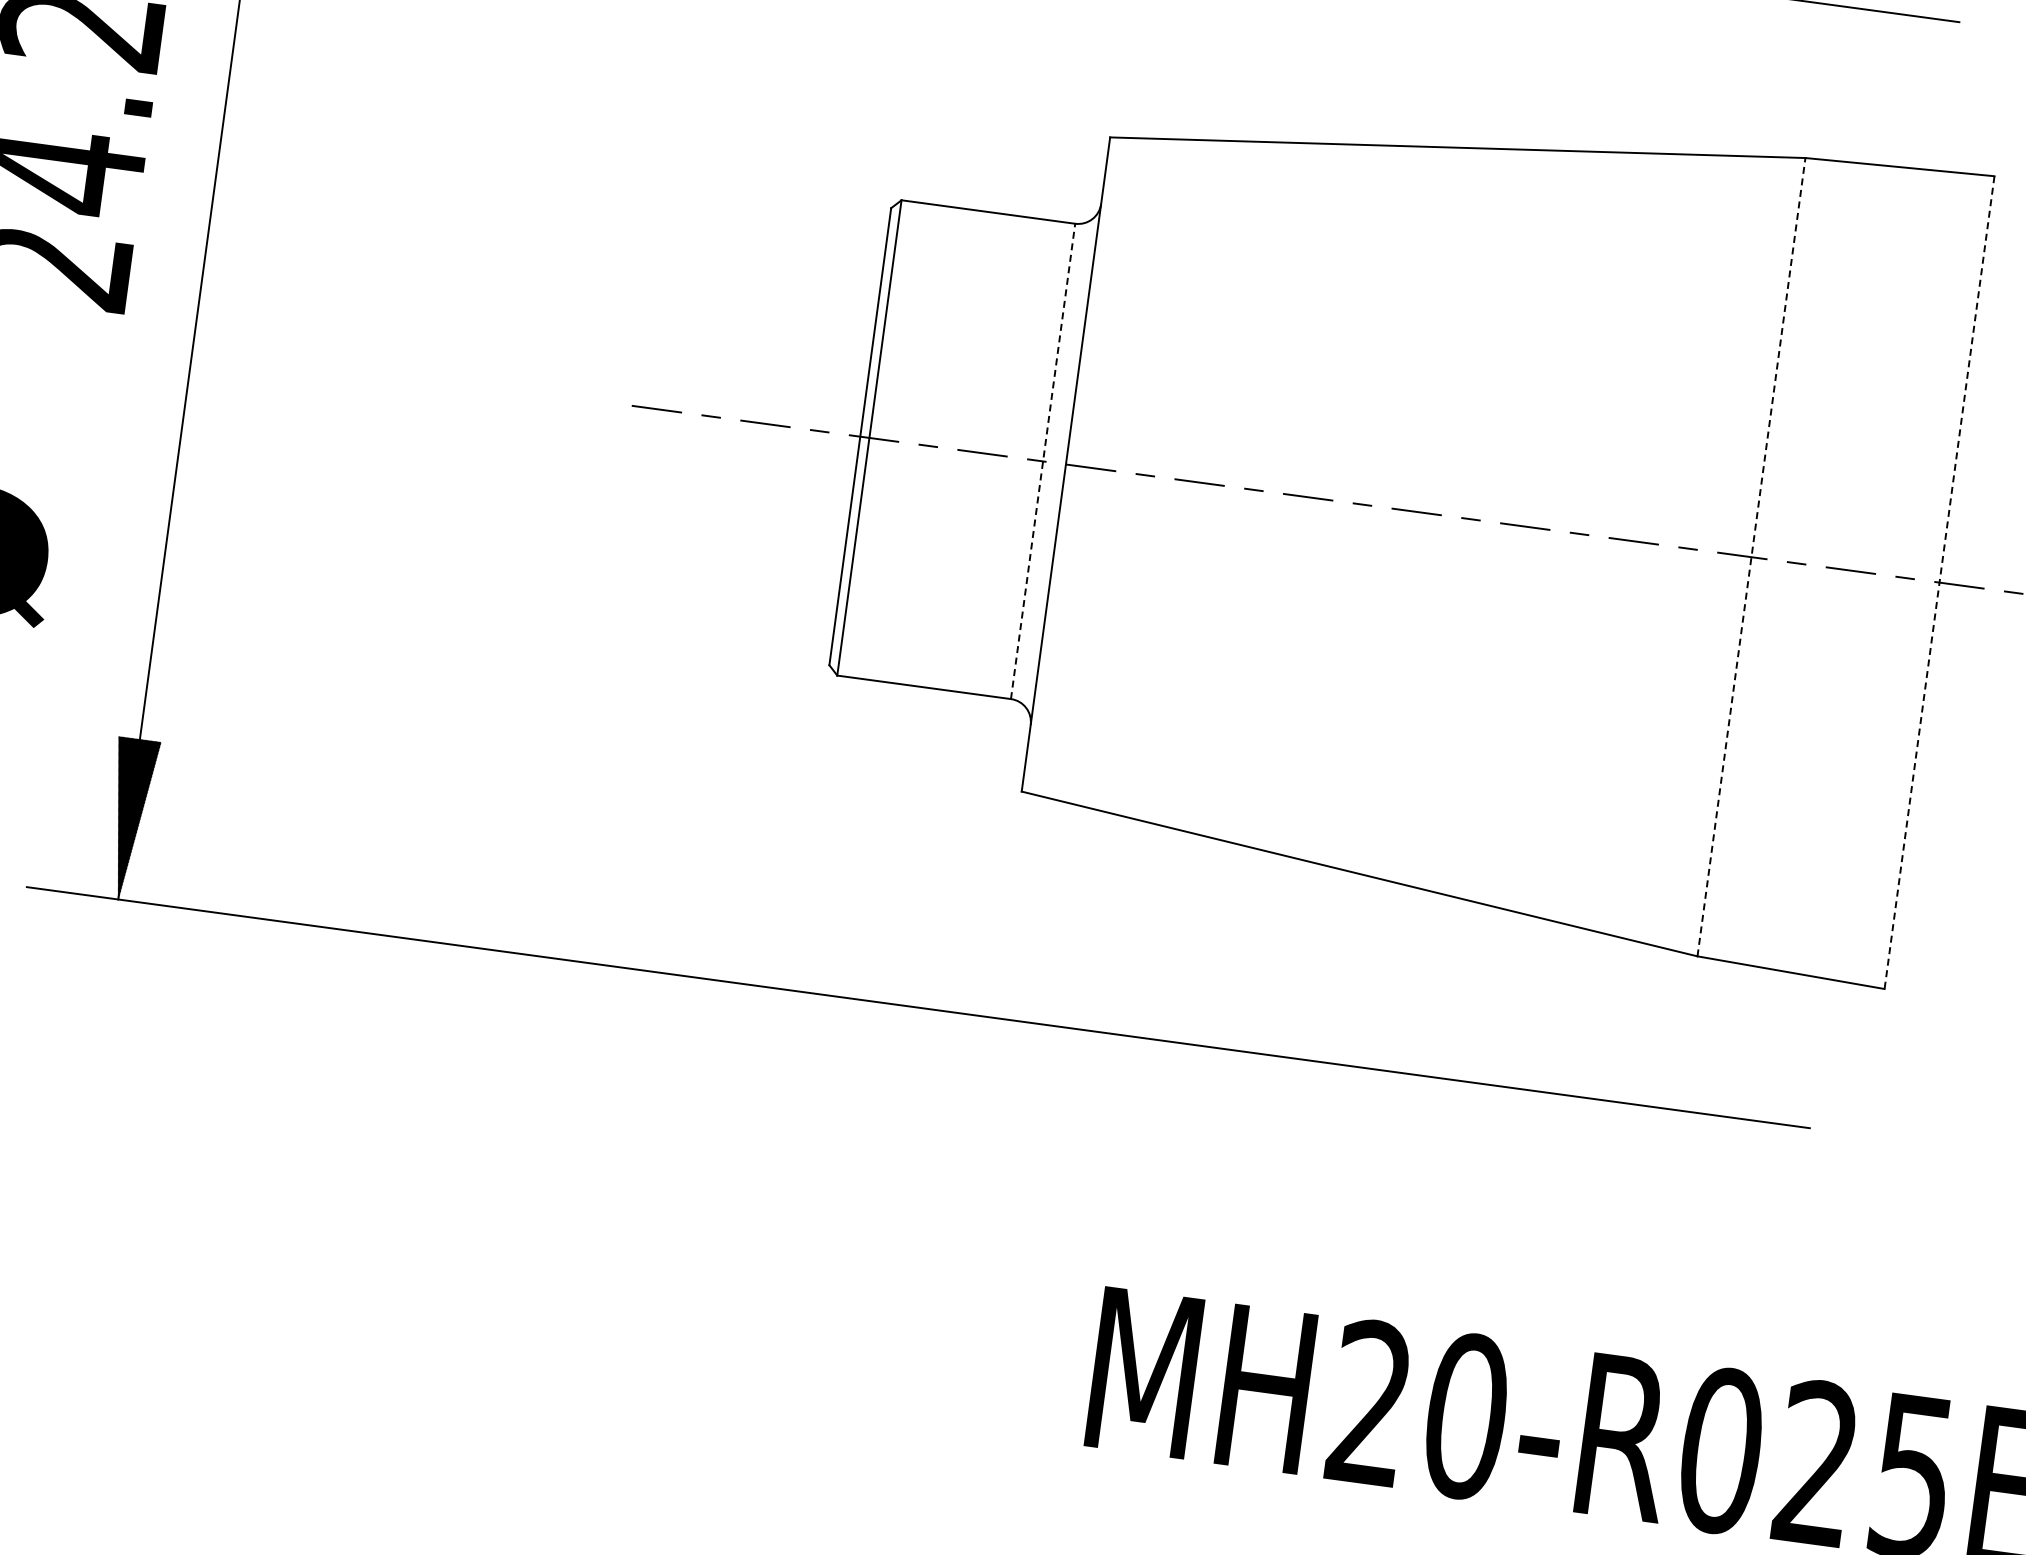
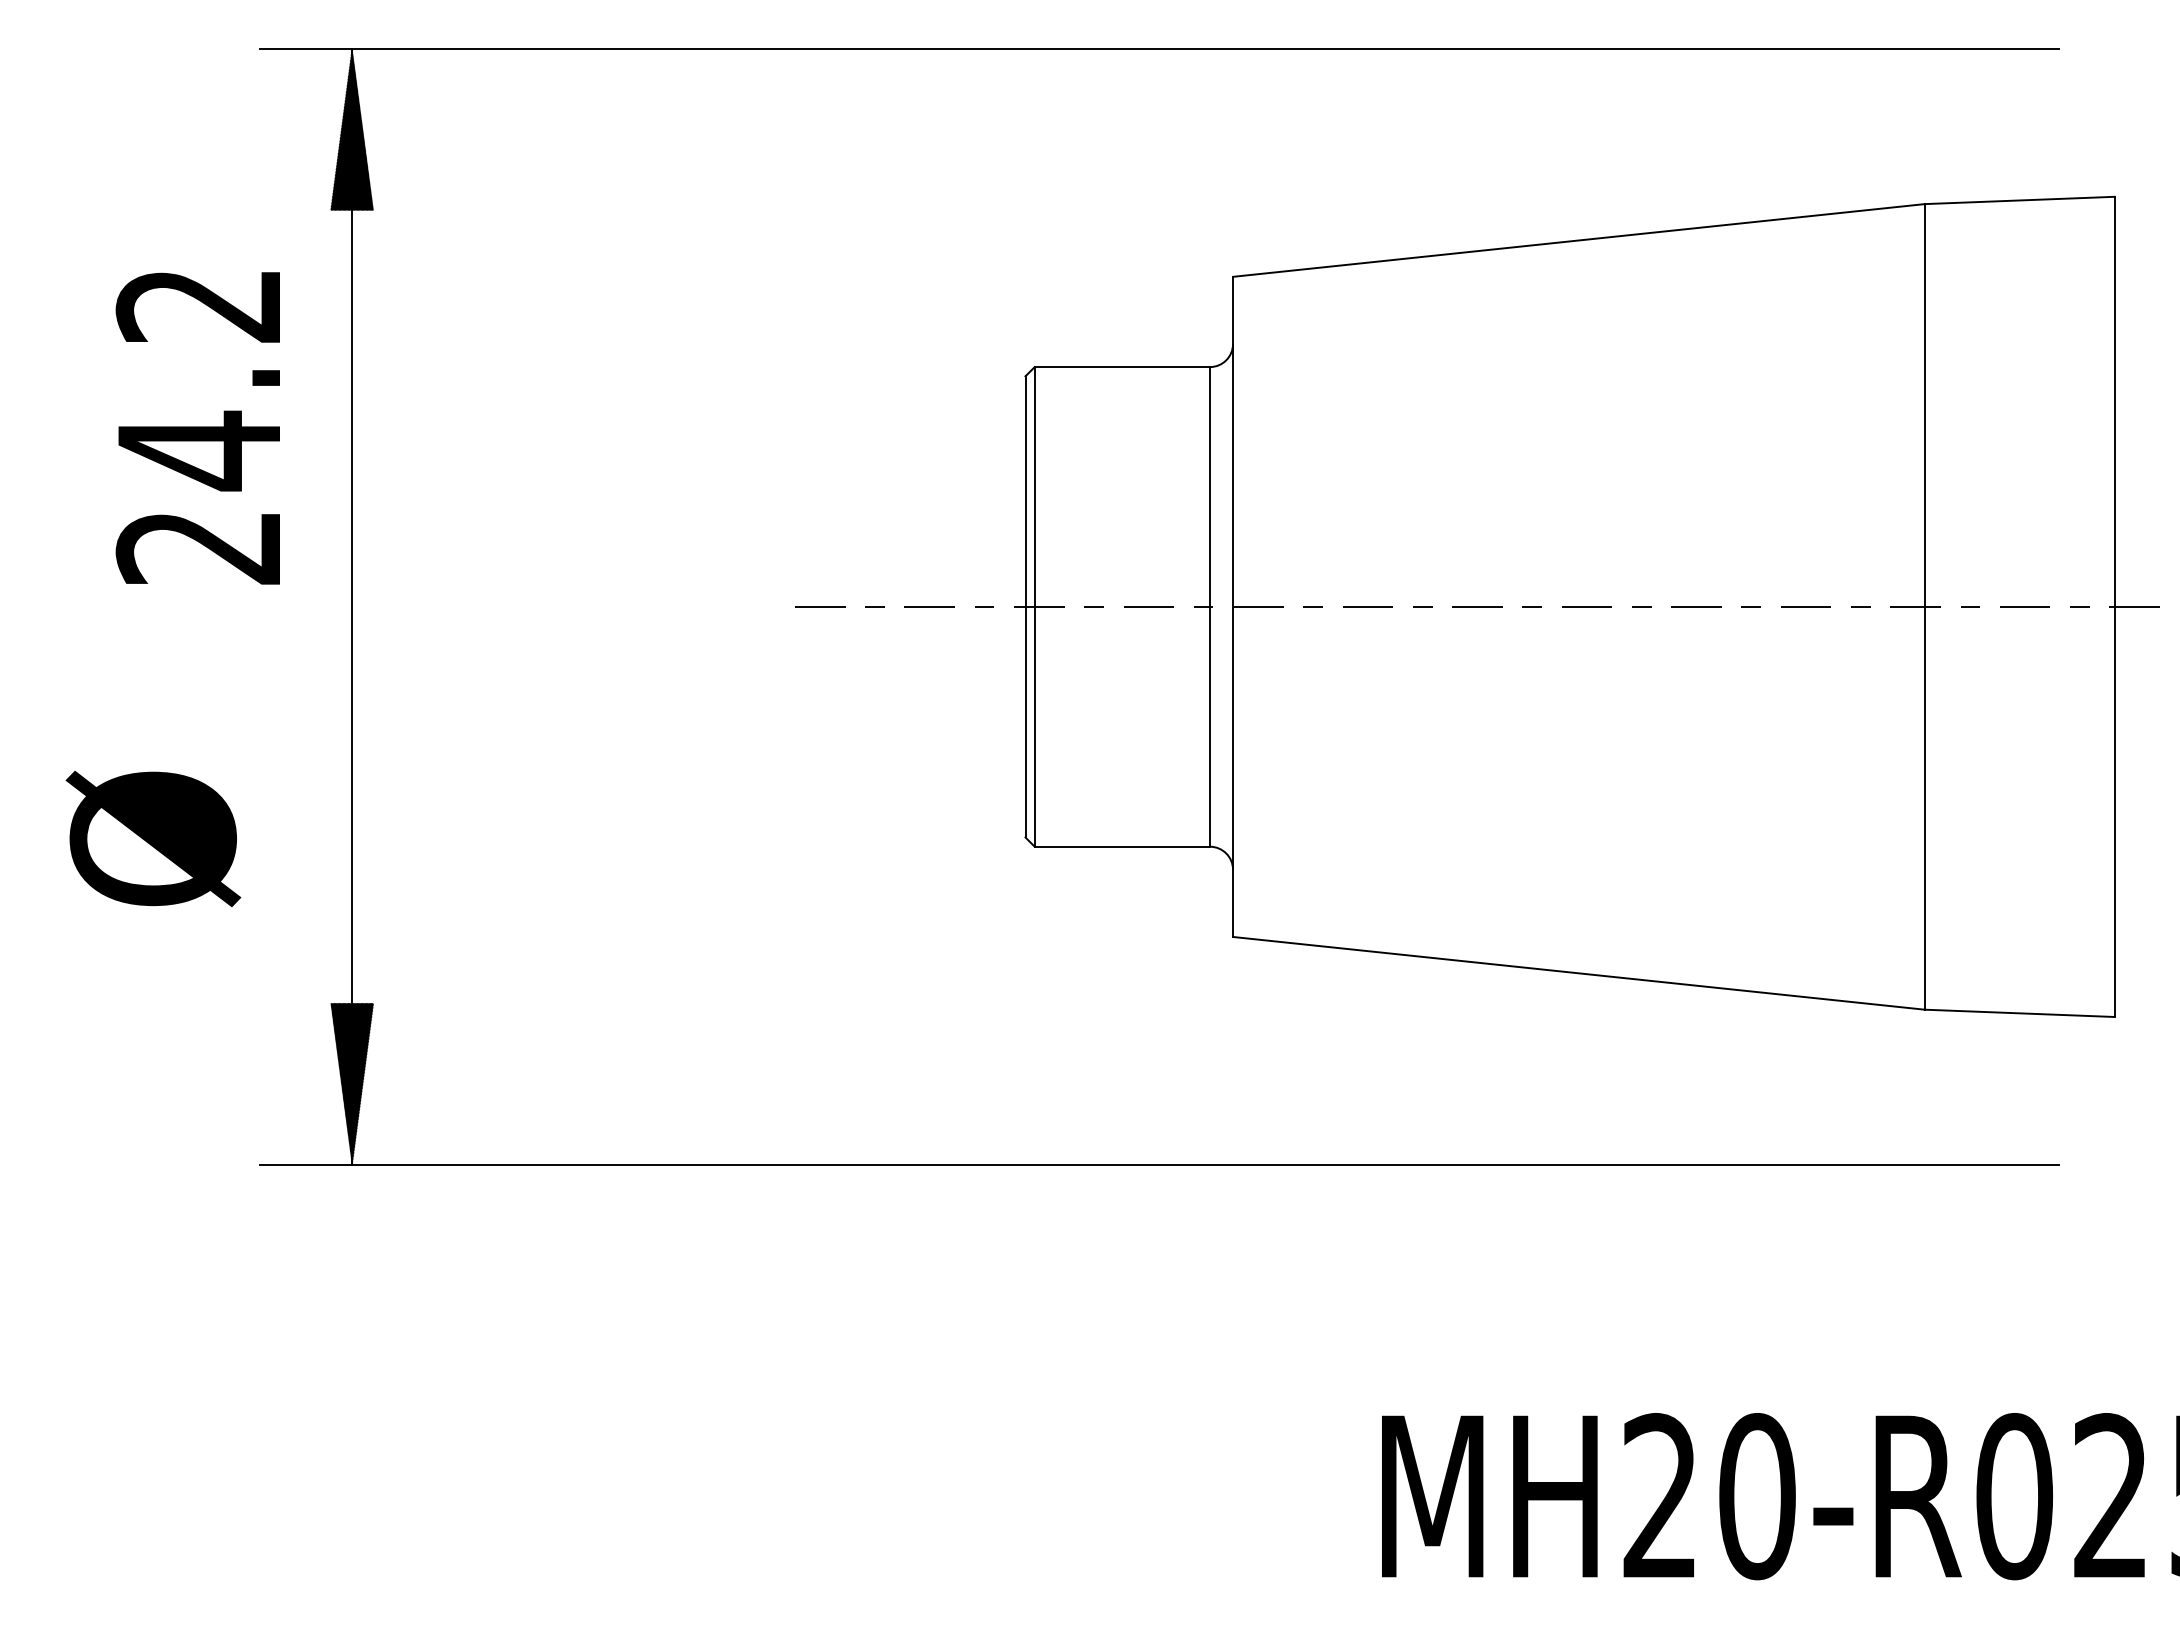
line: (1042, 460) -> (1209, 606), dashed -> solid
line: (1751, 556) -> (1924, 606), dashed -> solid
line: (1939, 583) -> (2114, 607), dashed -> solid

